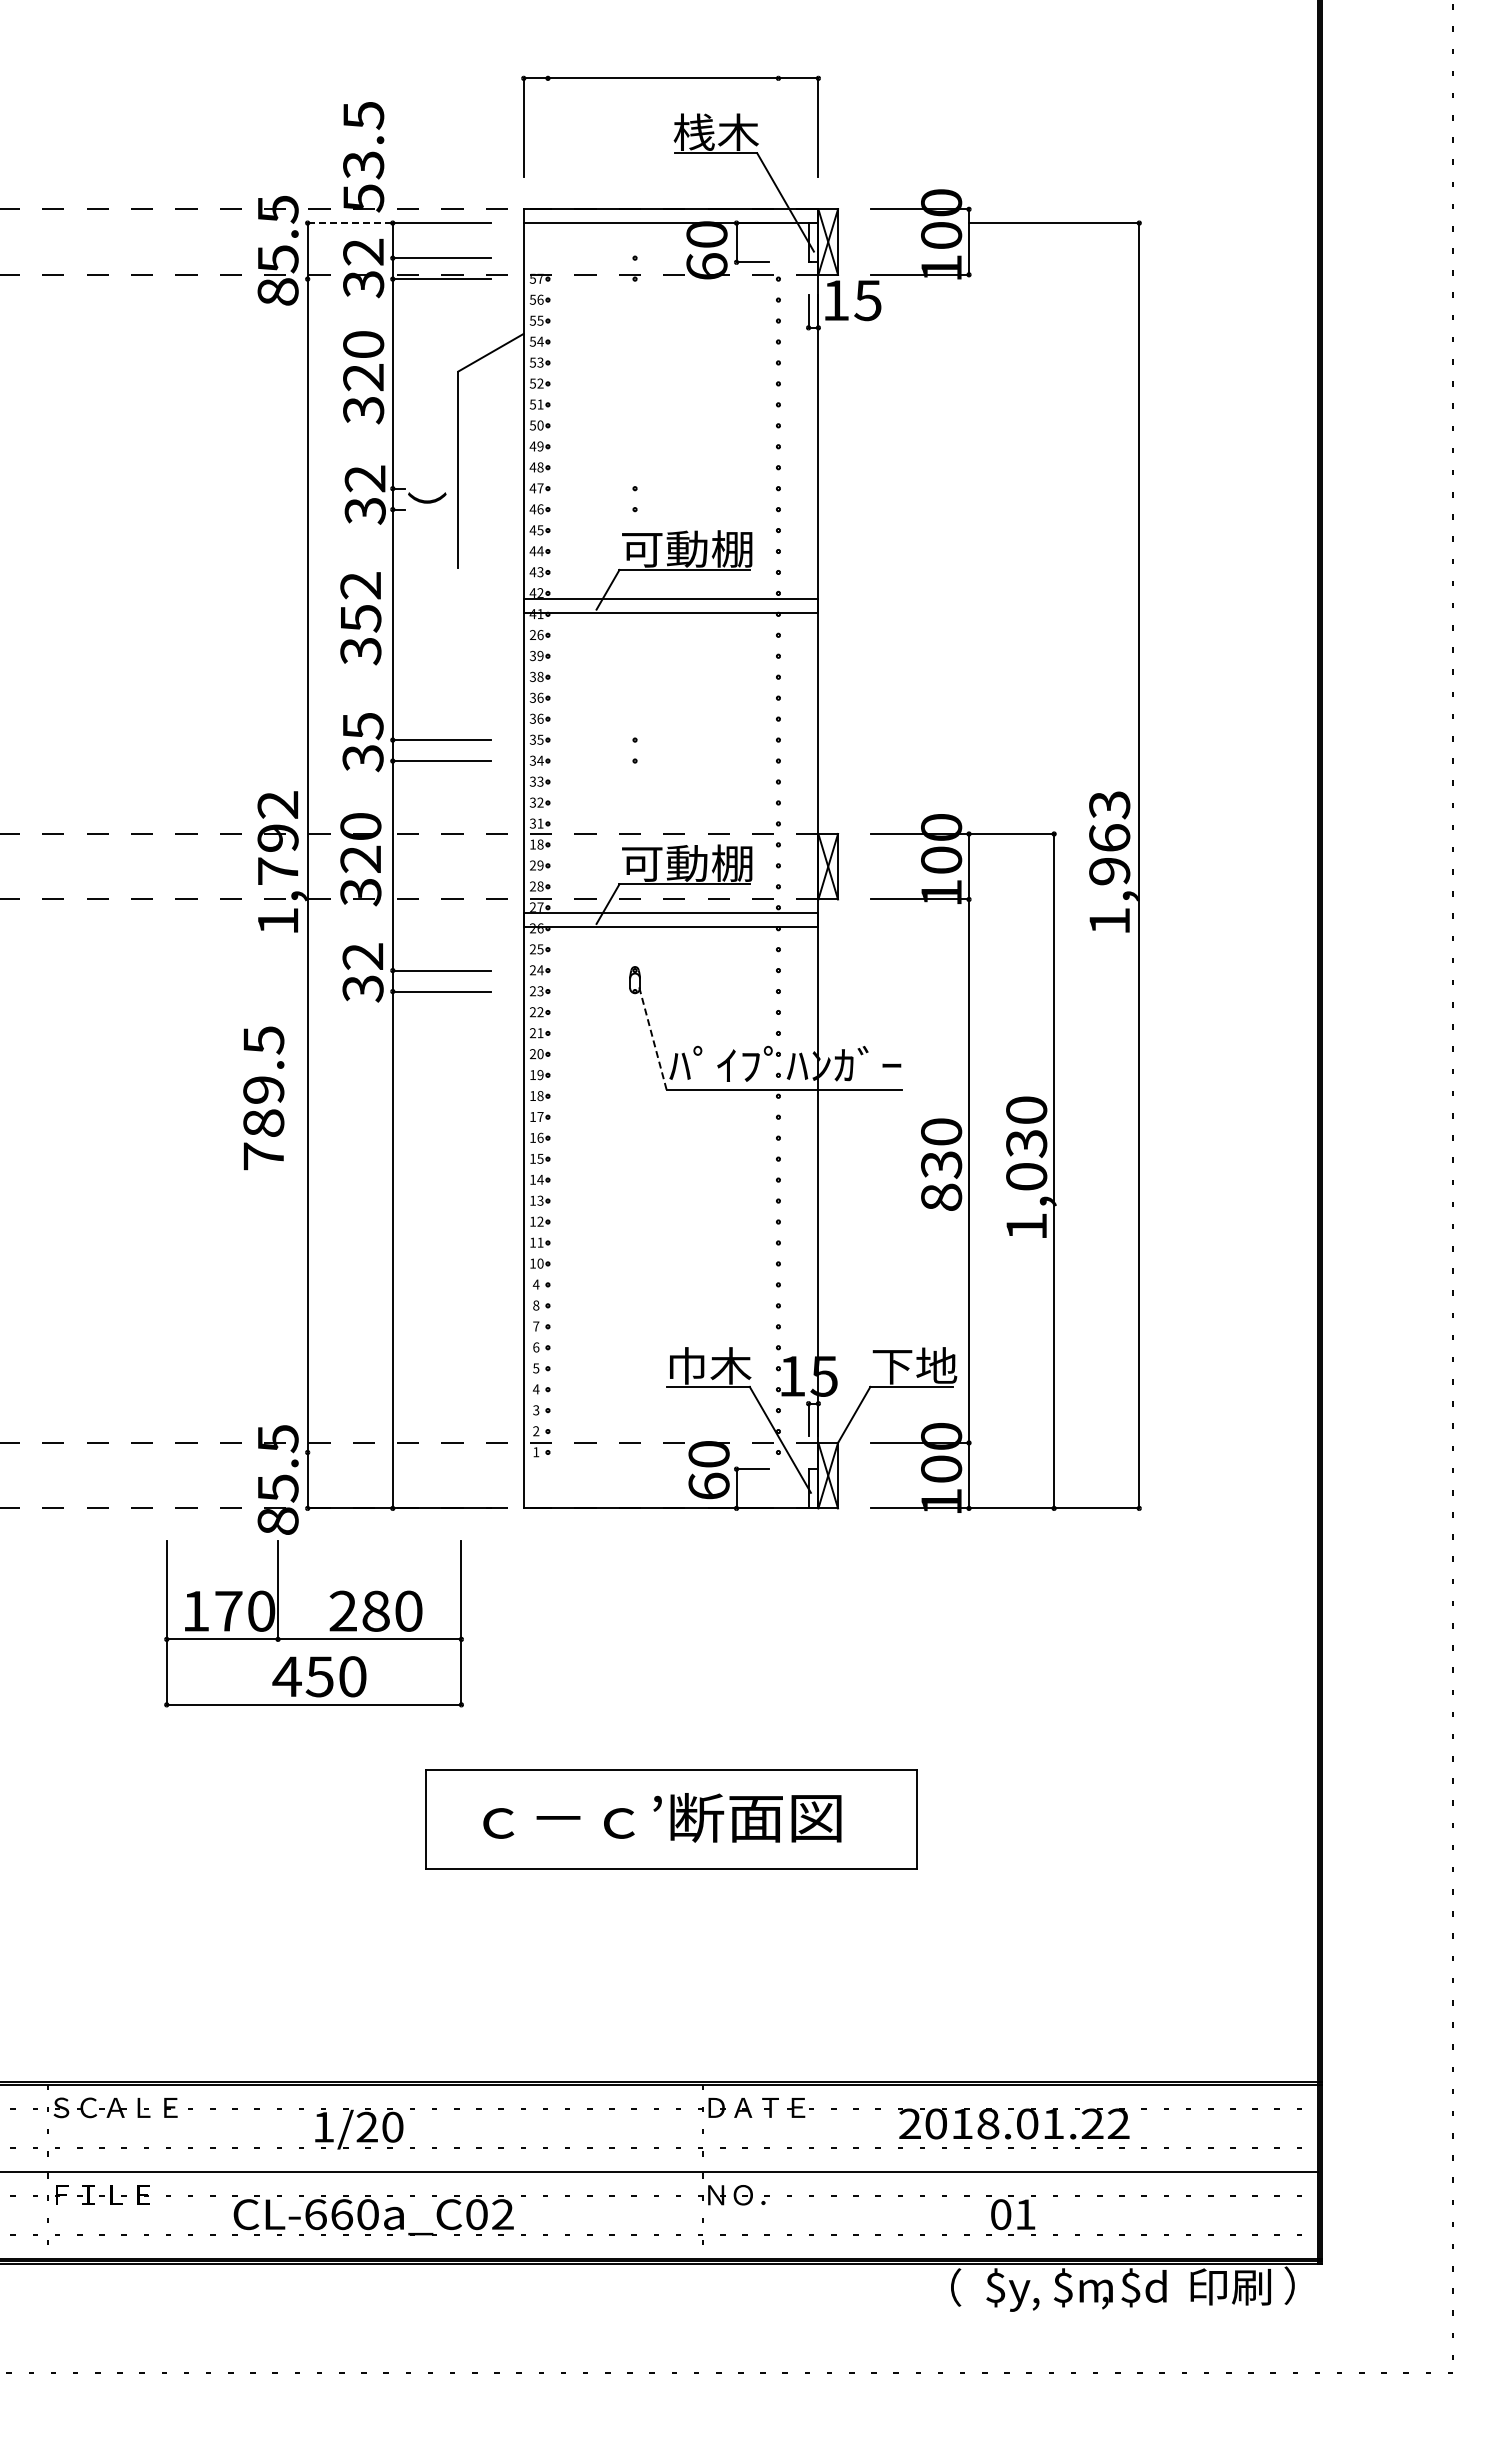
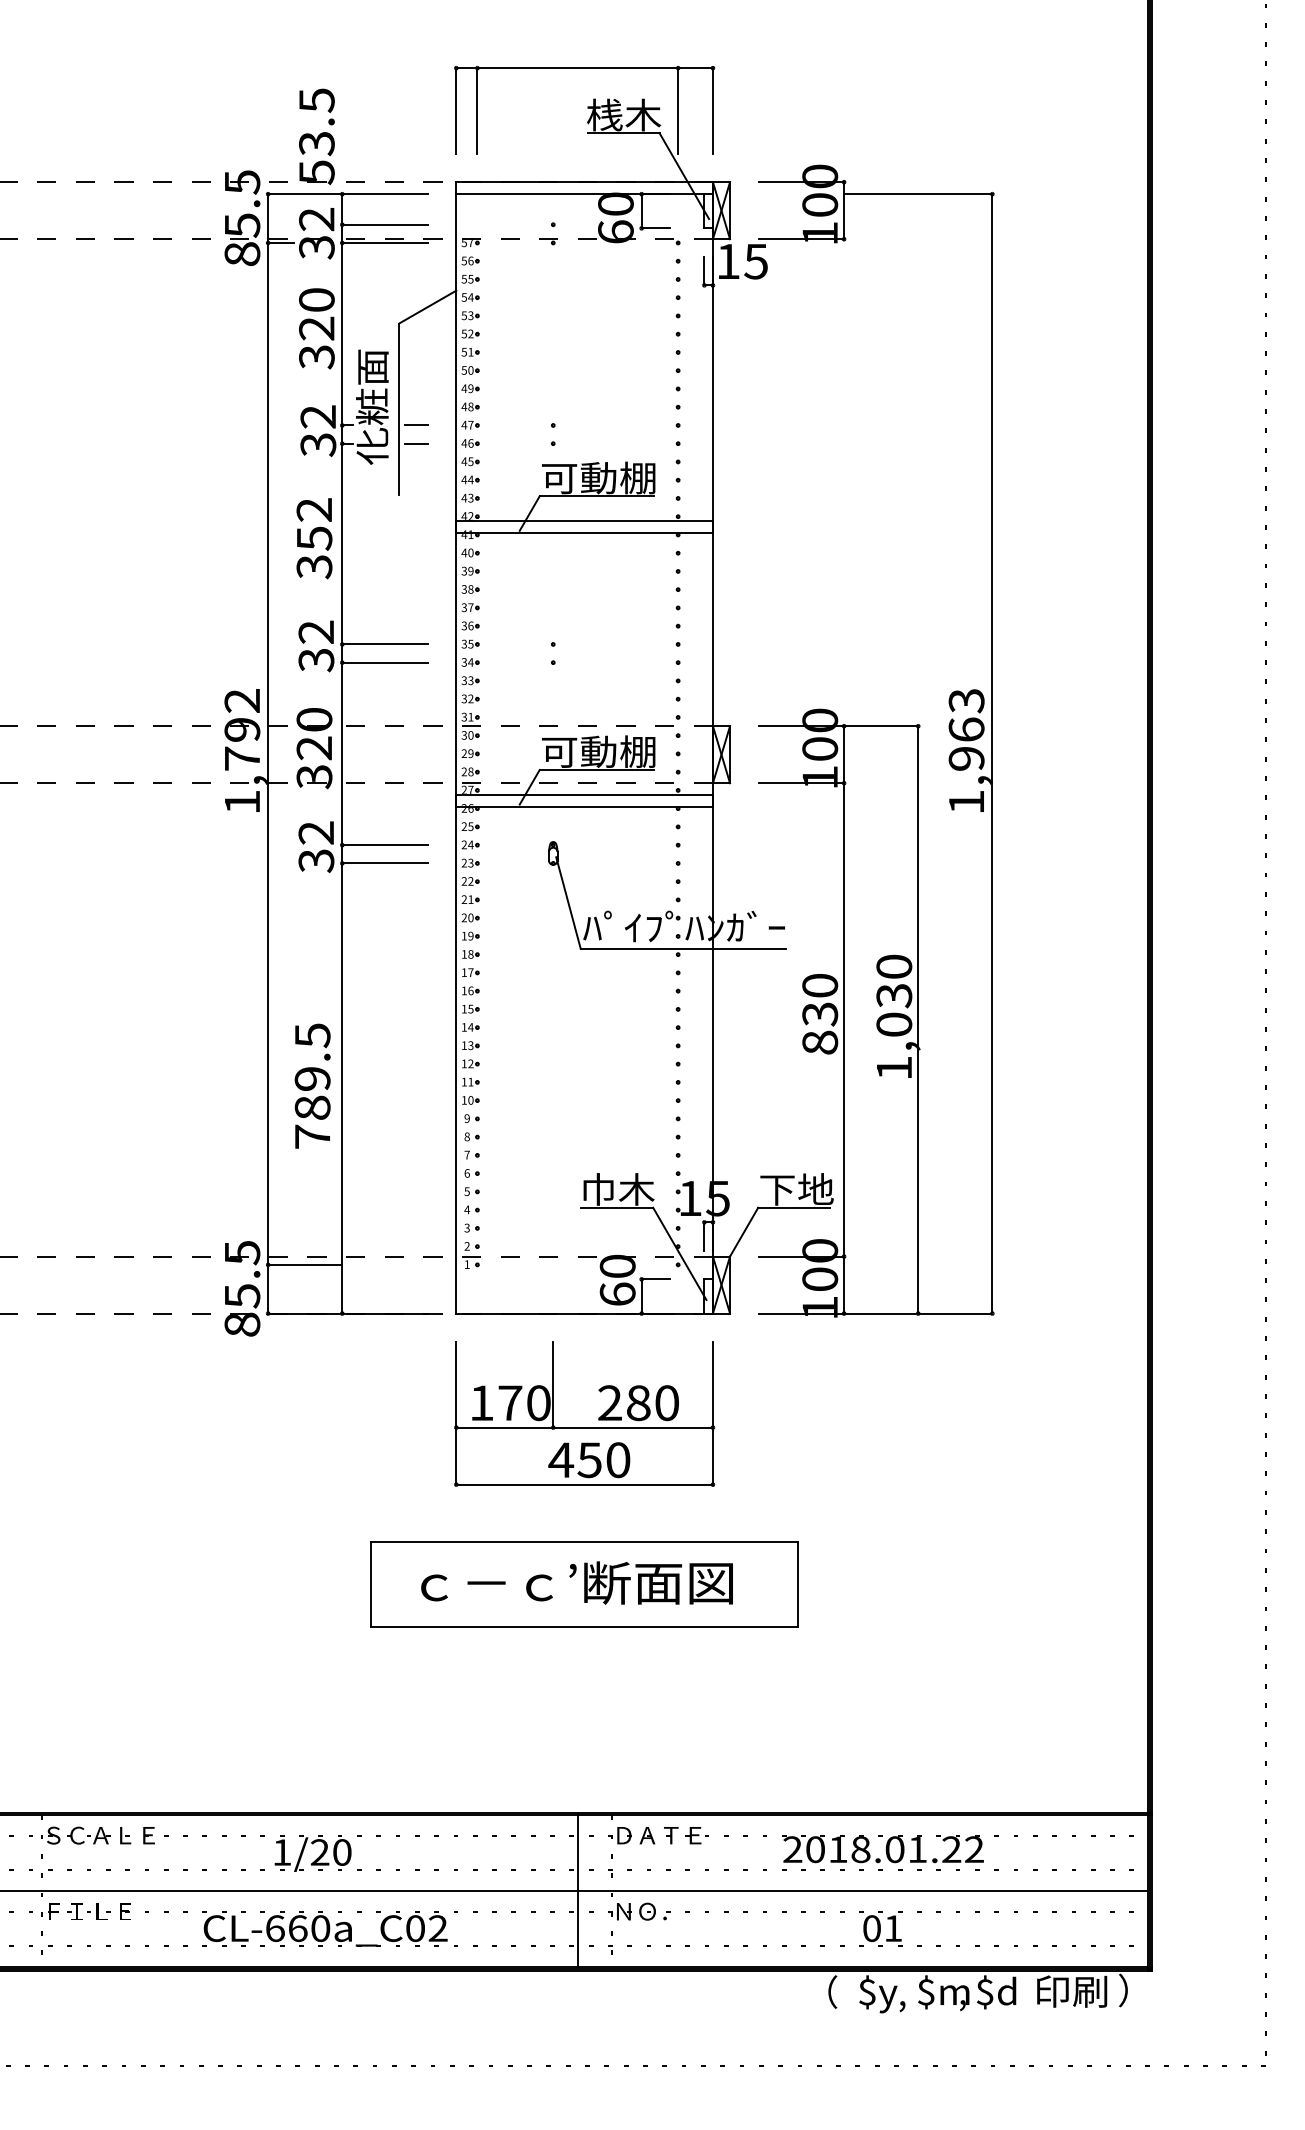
line: (547, 127) -> (477, 110), added
line: (778, 127) -> (678, 110), added
line: (350, 223) -> (305, 194), dashed -> solid
line: (322, 279) -> (281, 243), added
text: (427, 467) -> (372, 407), （ -> 化粧面
line: (477, 488) -> (416, 425), added
line: (477, 509) -> (416, 443), added
text: (536, 634) -> (467, 552), 26 -> 40
text: (540, 697) -> (470, 607), 36 -> 37
text: (362, 726) -> (315, 632), 35 -> 32
text: (536, 844) -> (467, 735), 18 -> 30
line: (652, 1036) -> (568, 902), dashed -> solid
text: (263, 1098) -> (312, 1086), moved
text: (535, 1284) -> (466, 1118), 4 -> 9
line: (349, 1452) -> (304, 1264), added
part: (313, 1638) -> (584, 1426), moved
line: (663, 2171) -> (578, 1891), added

